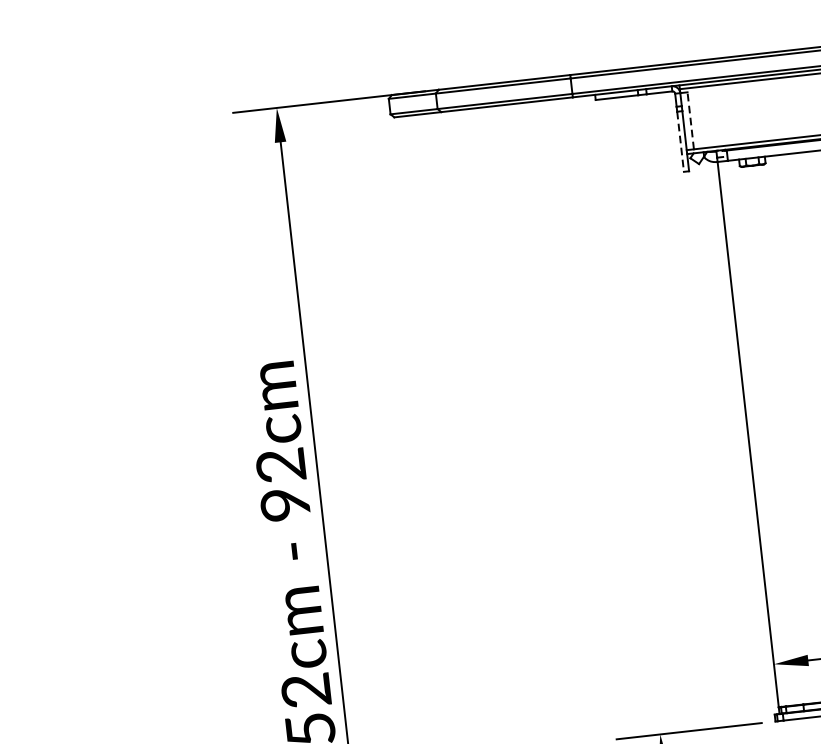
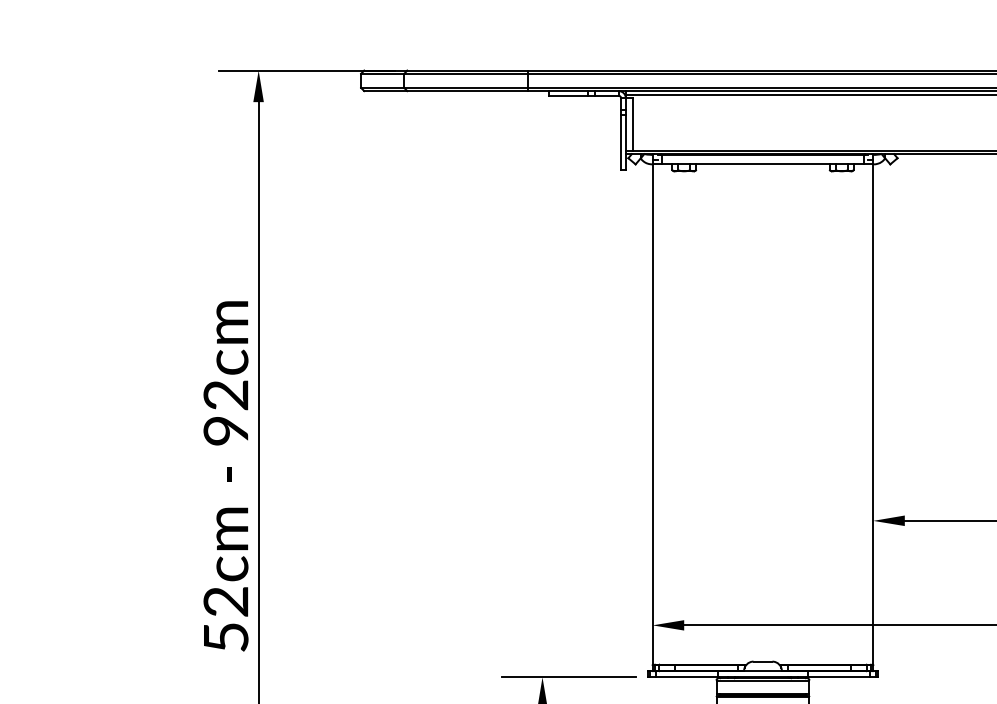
line: (690, 119) -> (632, 123), dashed -> solid
line: (680, 141) -> (621, 142), dashed -> solid

